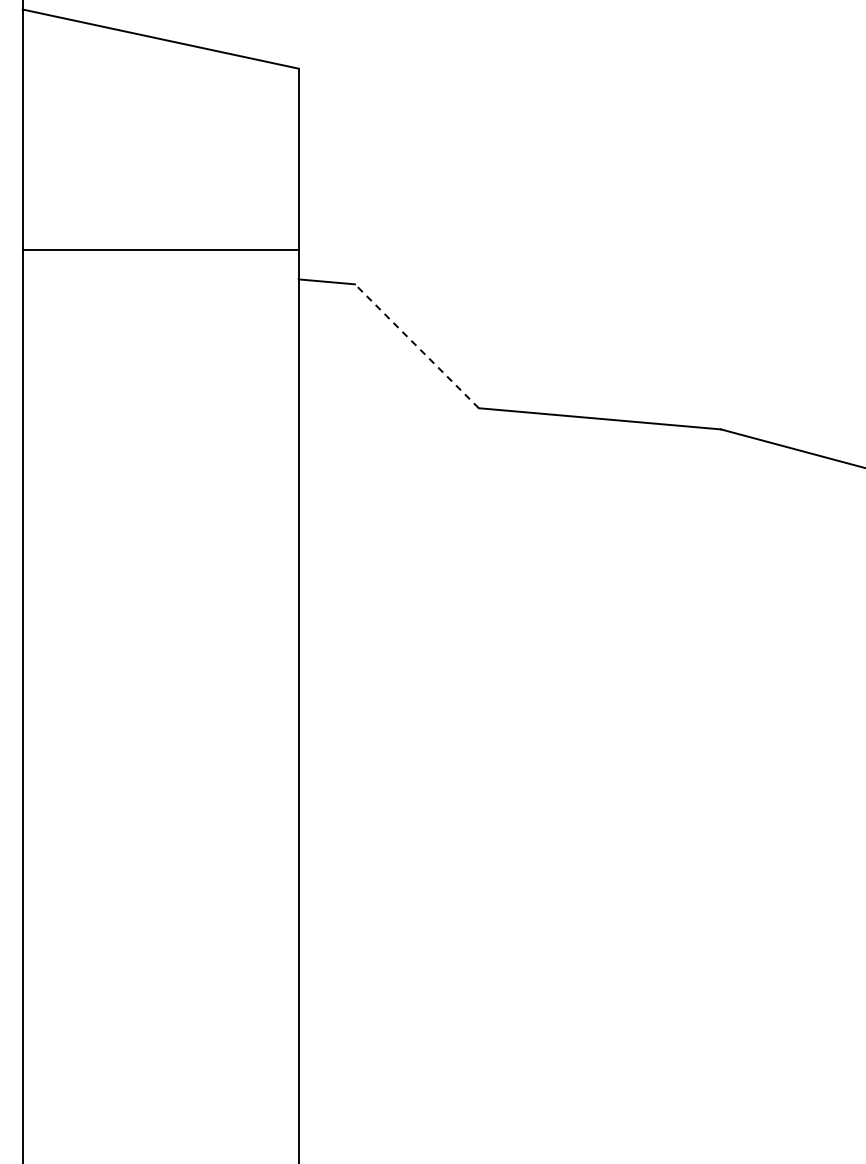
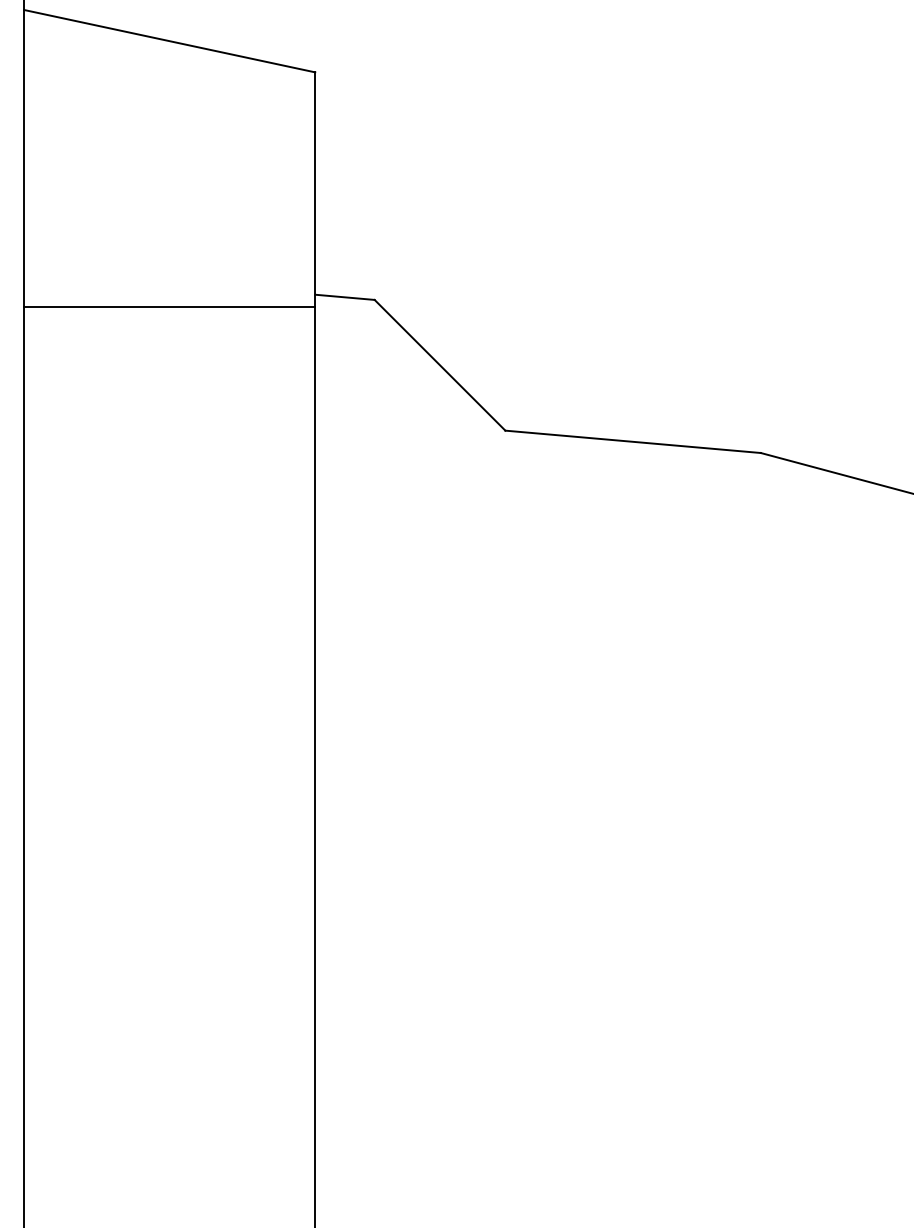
line: (160, 250) -> (169, 307), moved
line: (416, 346) -> (439, 365), dashed -> solid

